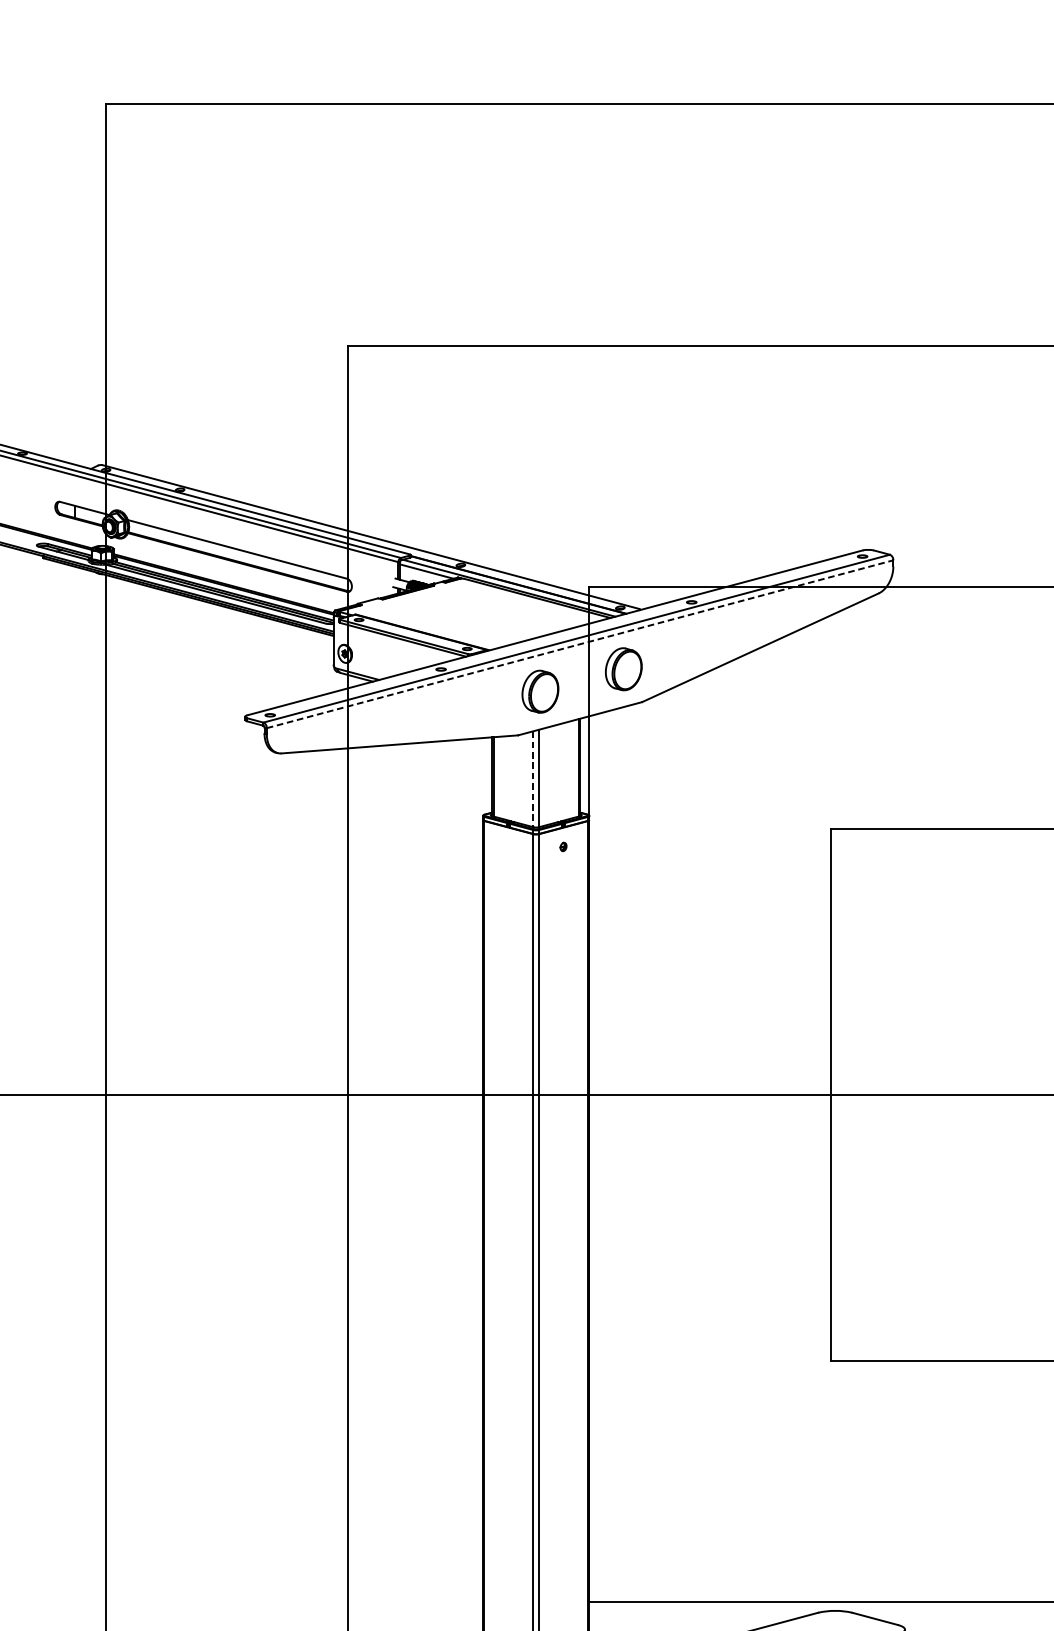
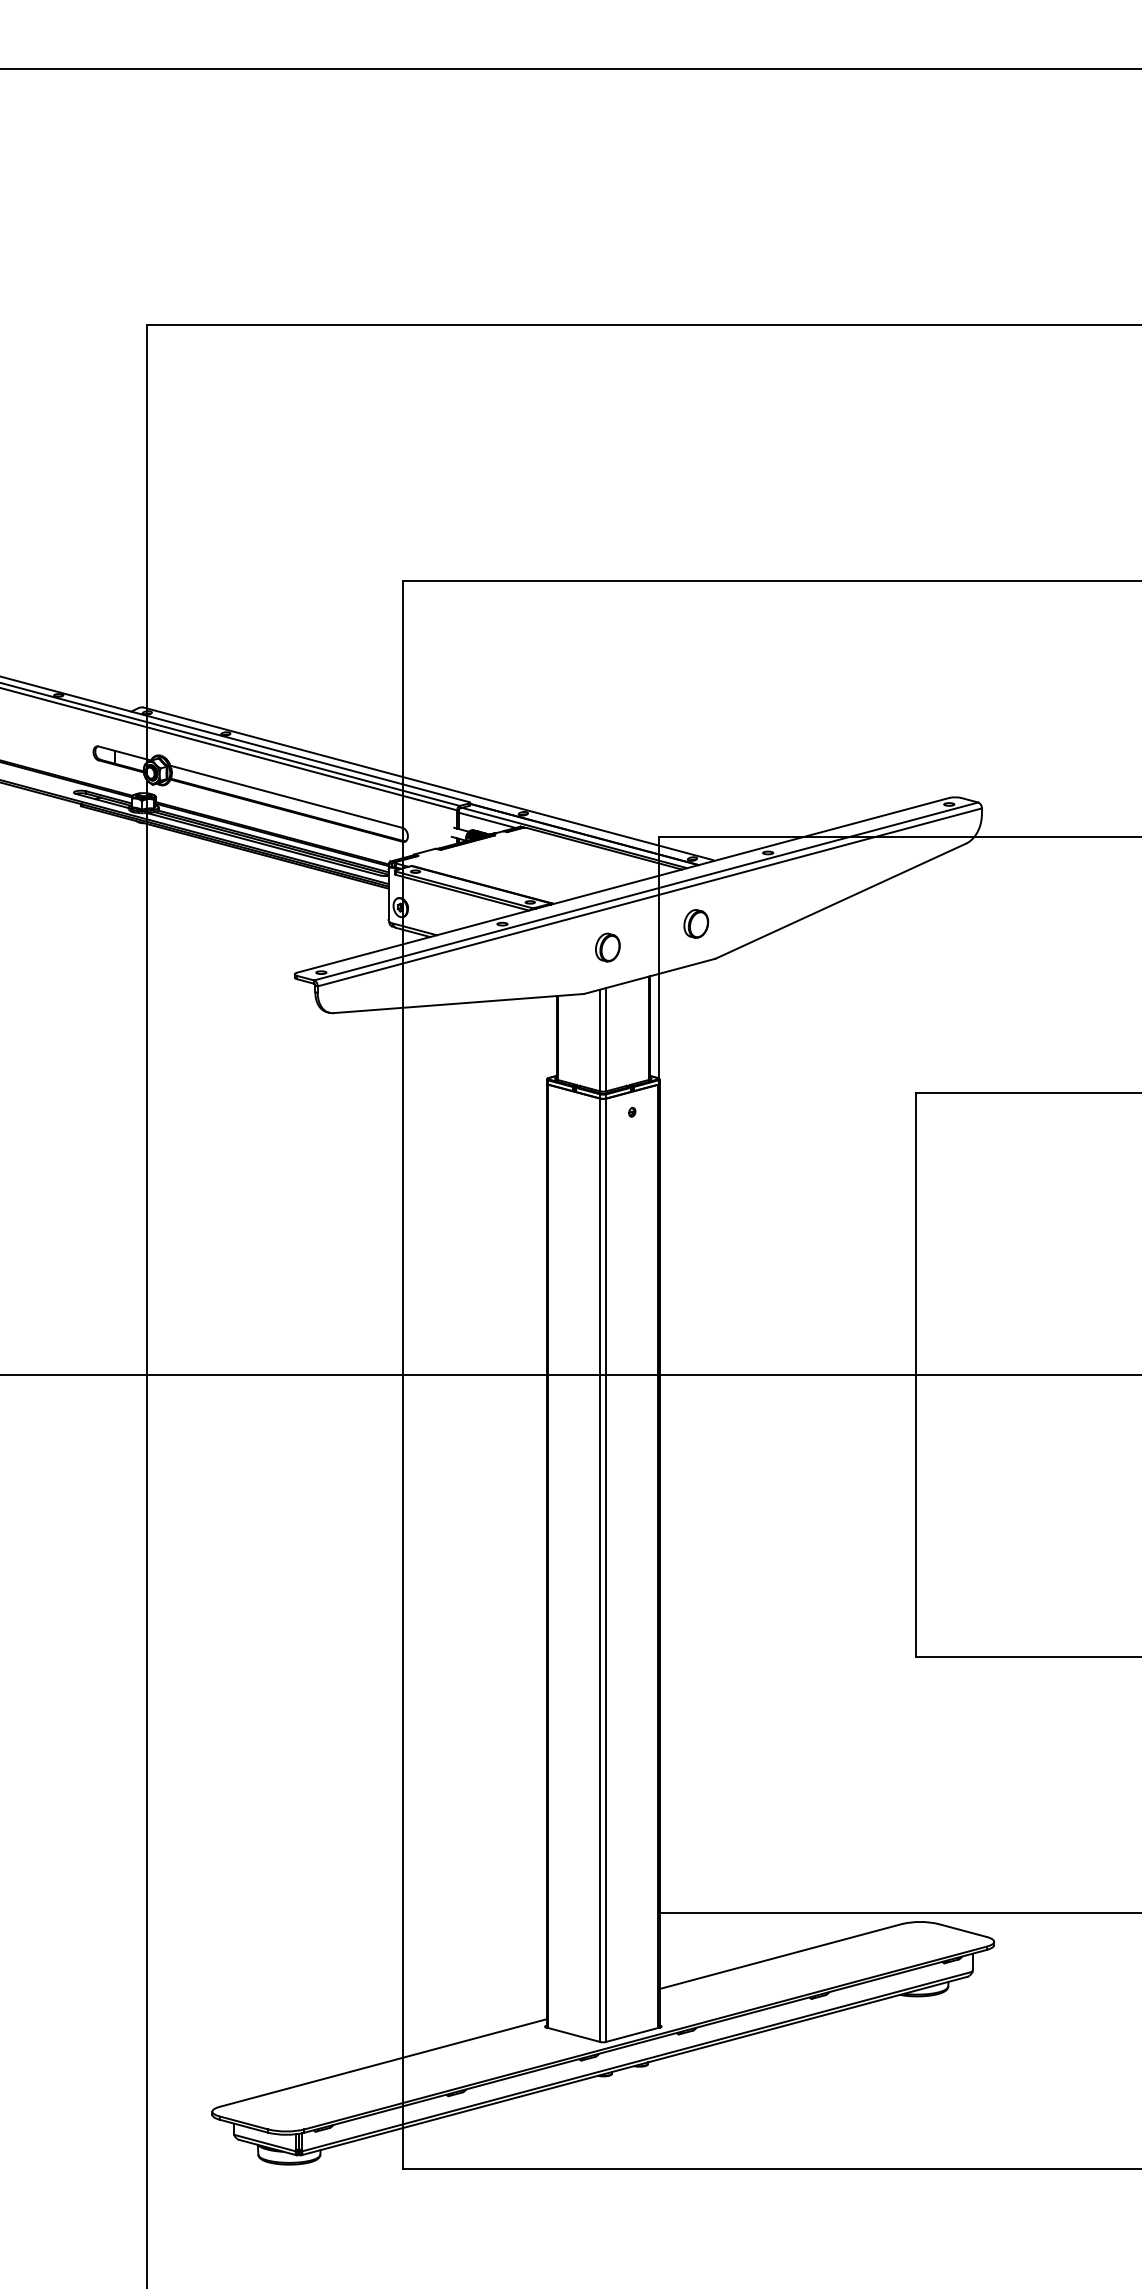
line: (579, 644) -> (649, 897), dashed -> solid
part: (624, 668) -> (696, 923), size x0.62
part: (540, 691) -> (607, 947), size x0.62
line: (533, 779) -> (600, 1040), dashed -> solid

